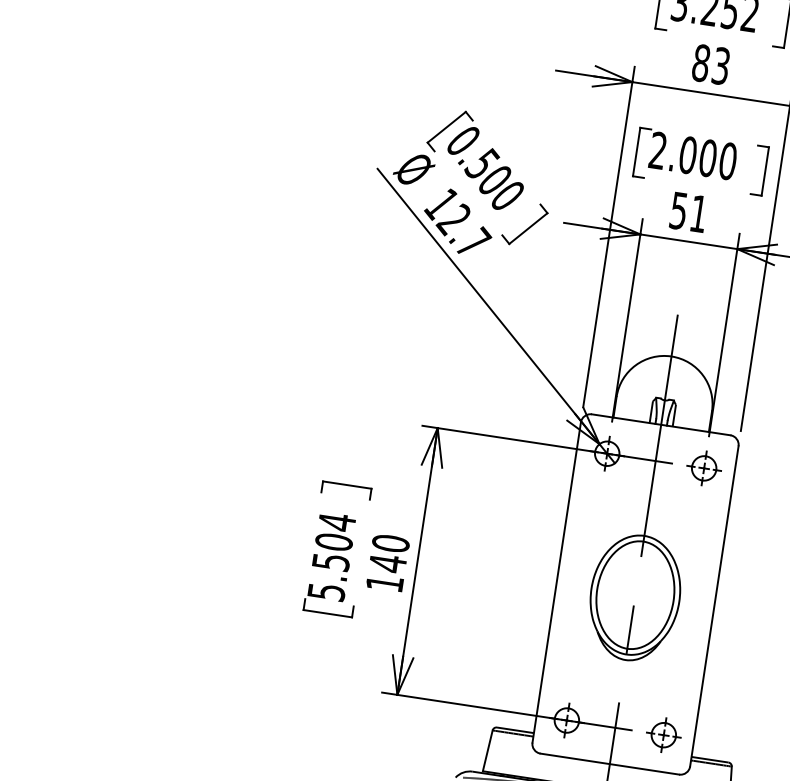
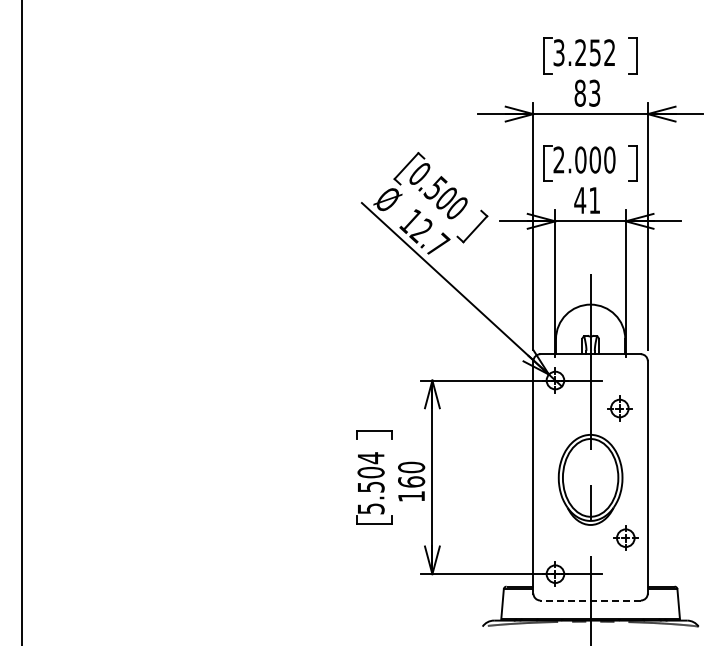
text: (679, 210) -> (580, 200), 51 -> 41
part: (703, 468) -> (619, 408), moved
text: (387, 564) -> (411, 482), 140 -> 160
part: (663, 734) -> (625, 537), moved
line: (609, 764) -> (590, 600), solid -> dashed

